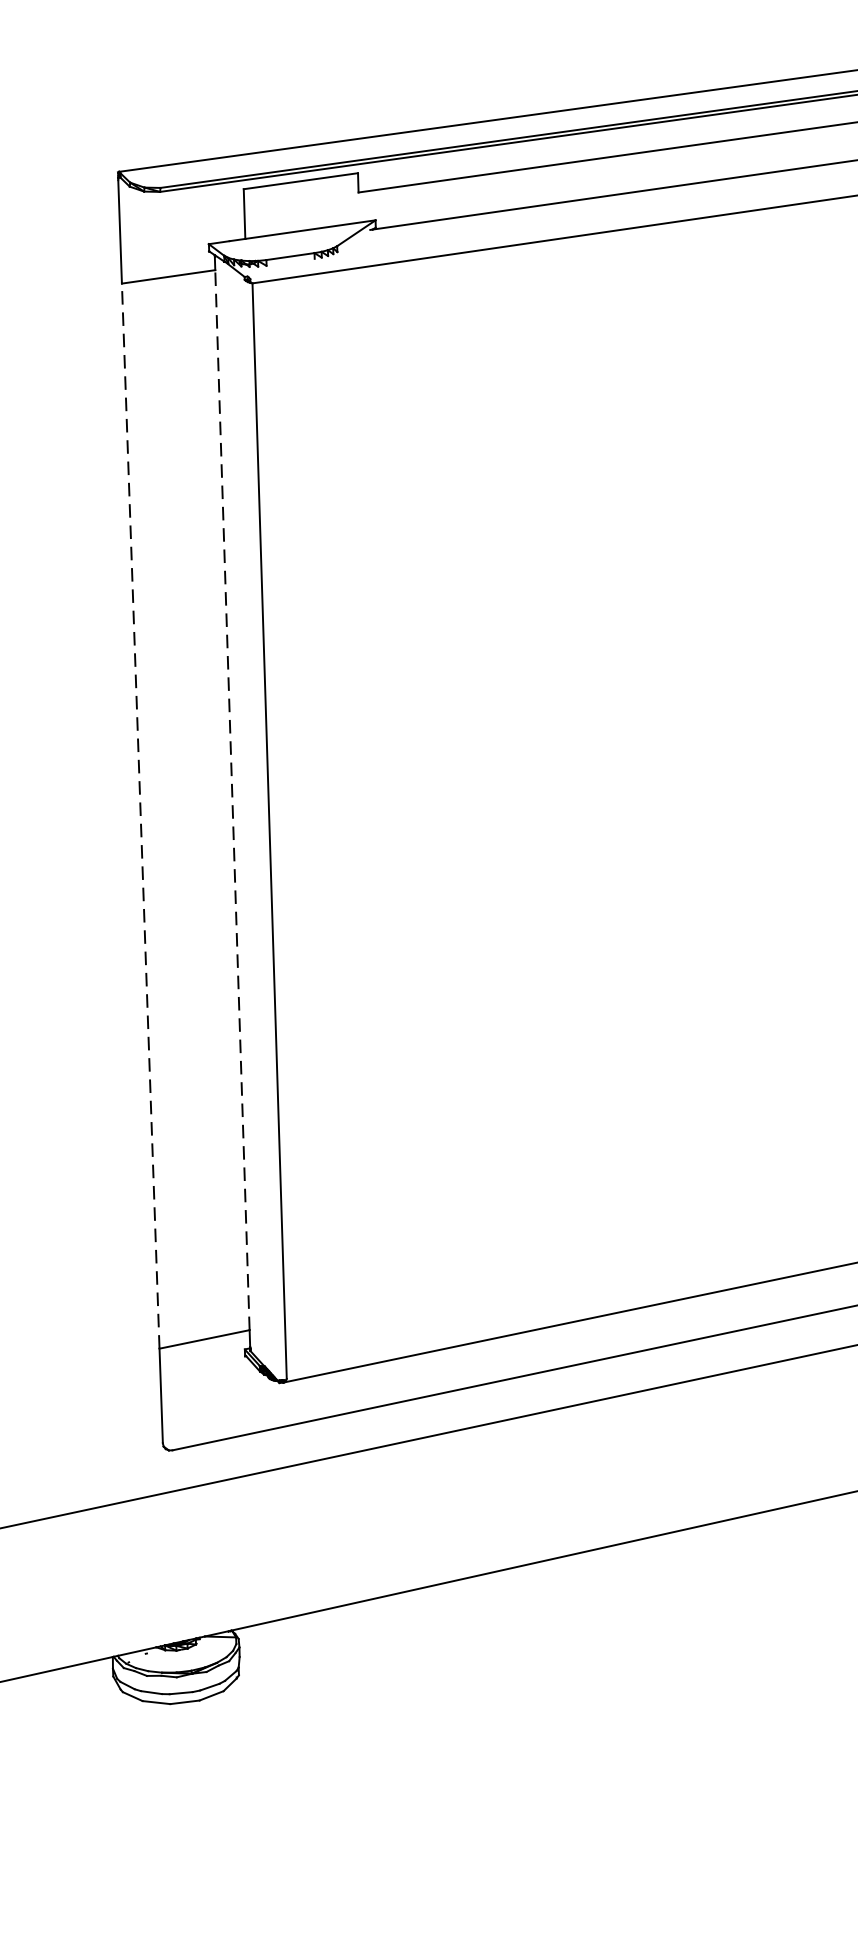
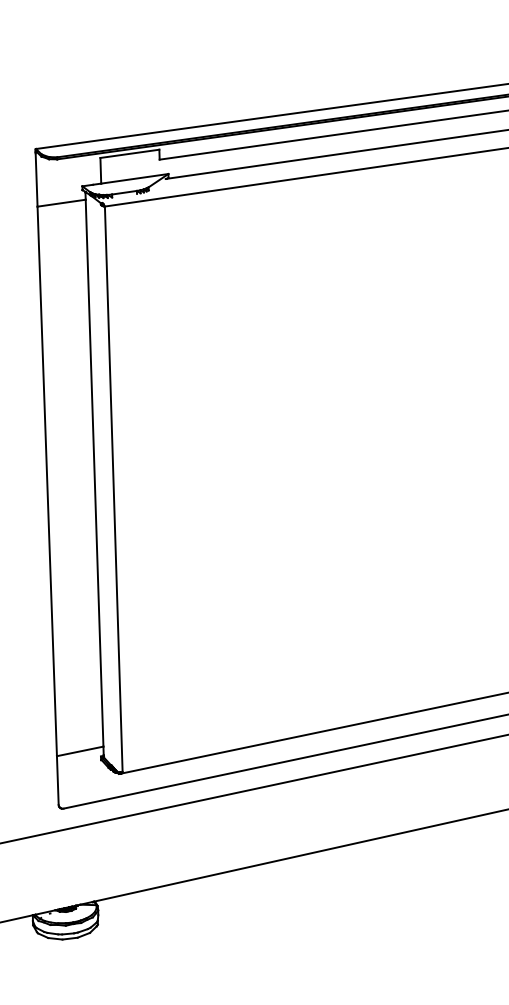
line: (232, 800) -> (94, 473), dashed -> solid
line: (141, 816) -> (47, 481), dashed -> solid

